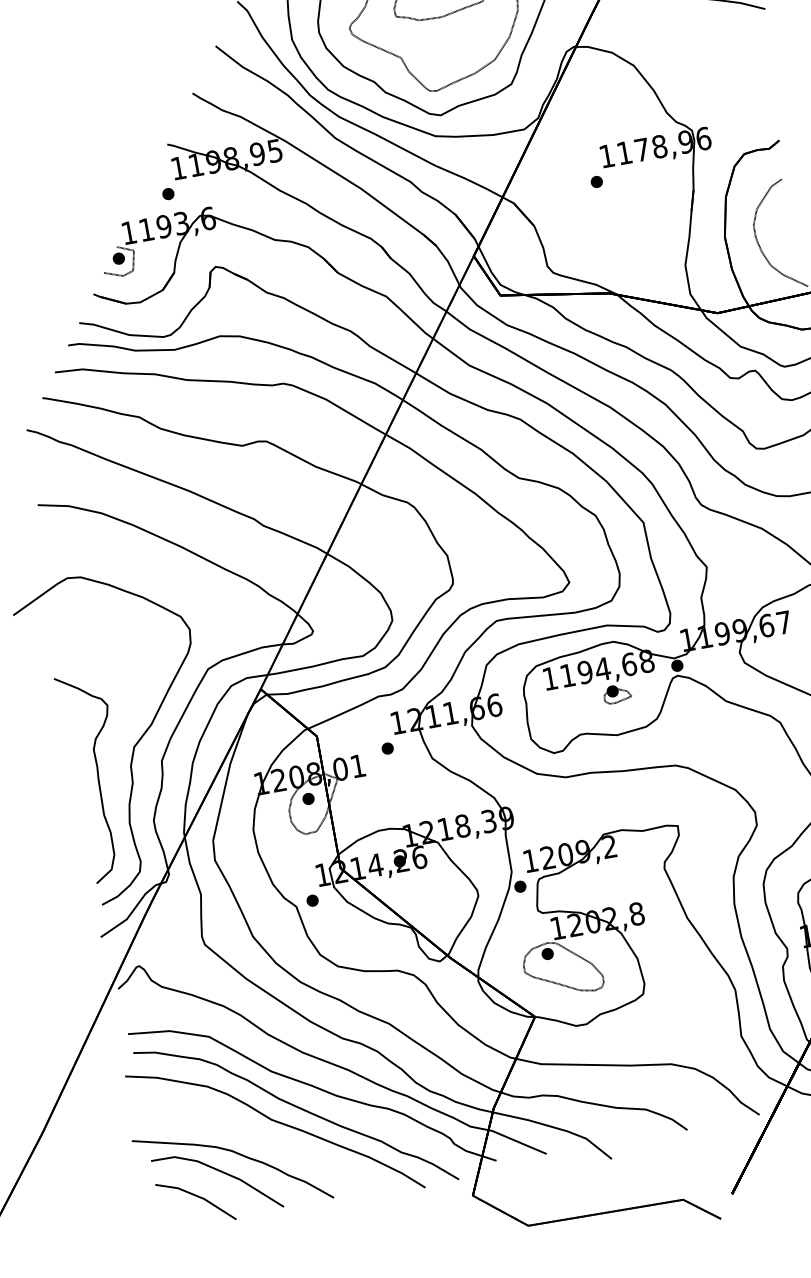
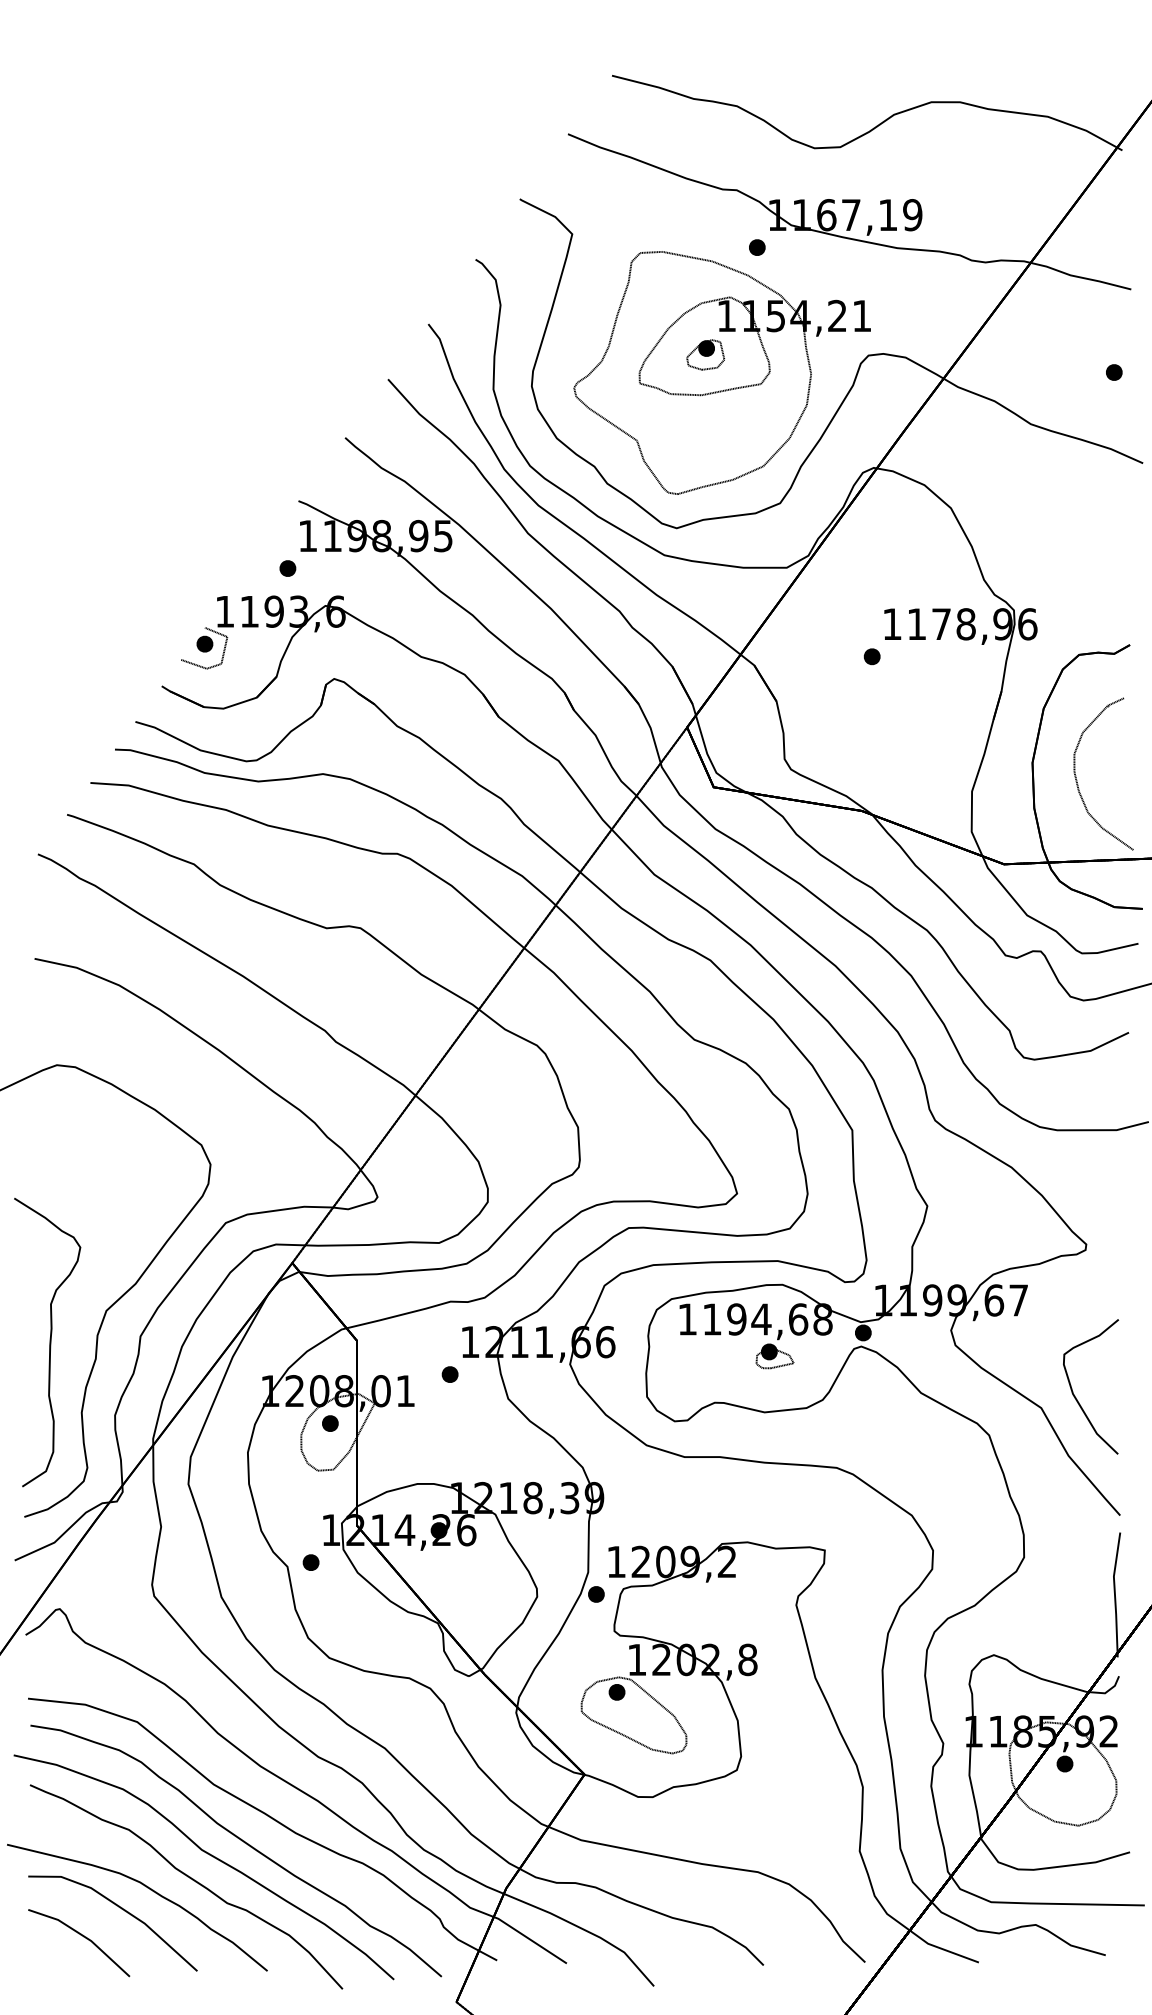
part: (267, 1142) -> (190, 1879), added

